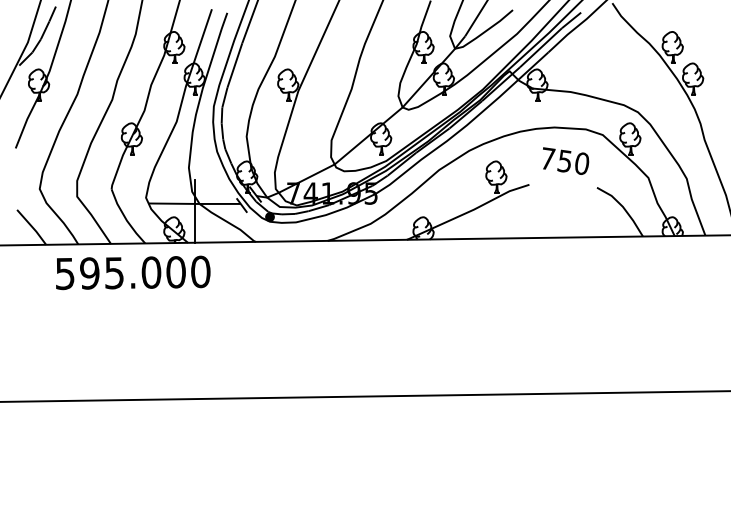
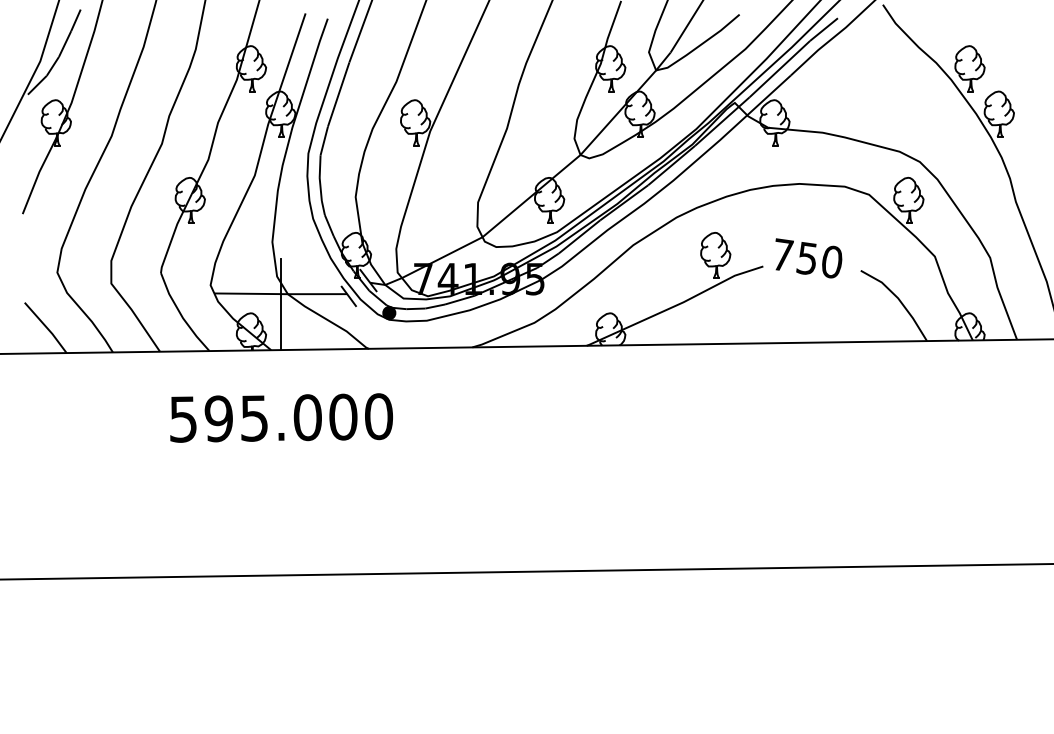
text: (566, 160) -> (809, 257), moved
text: (133, 272) -> (281, 417), moved

